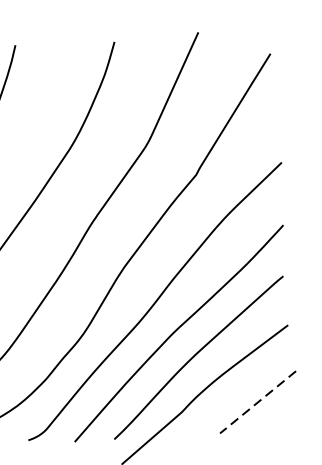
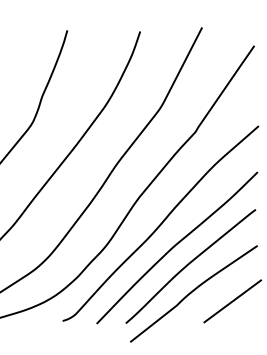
line: (257, 402) -> (232, 301), dashed -> solid

